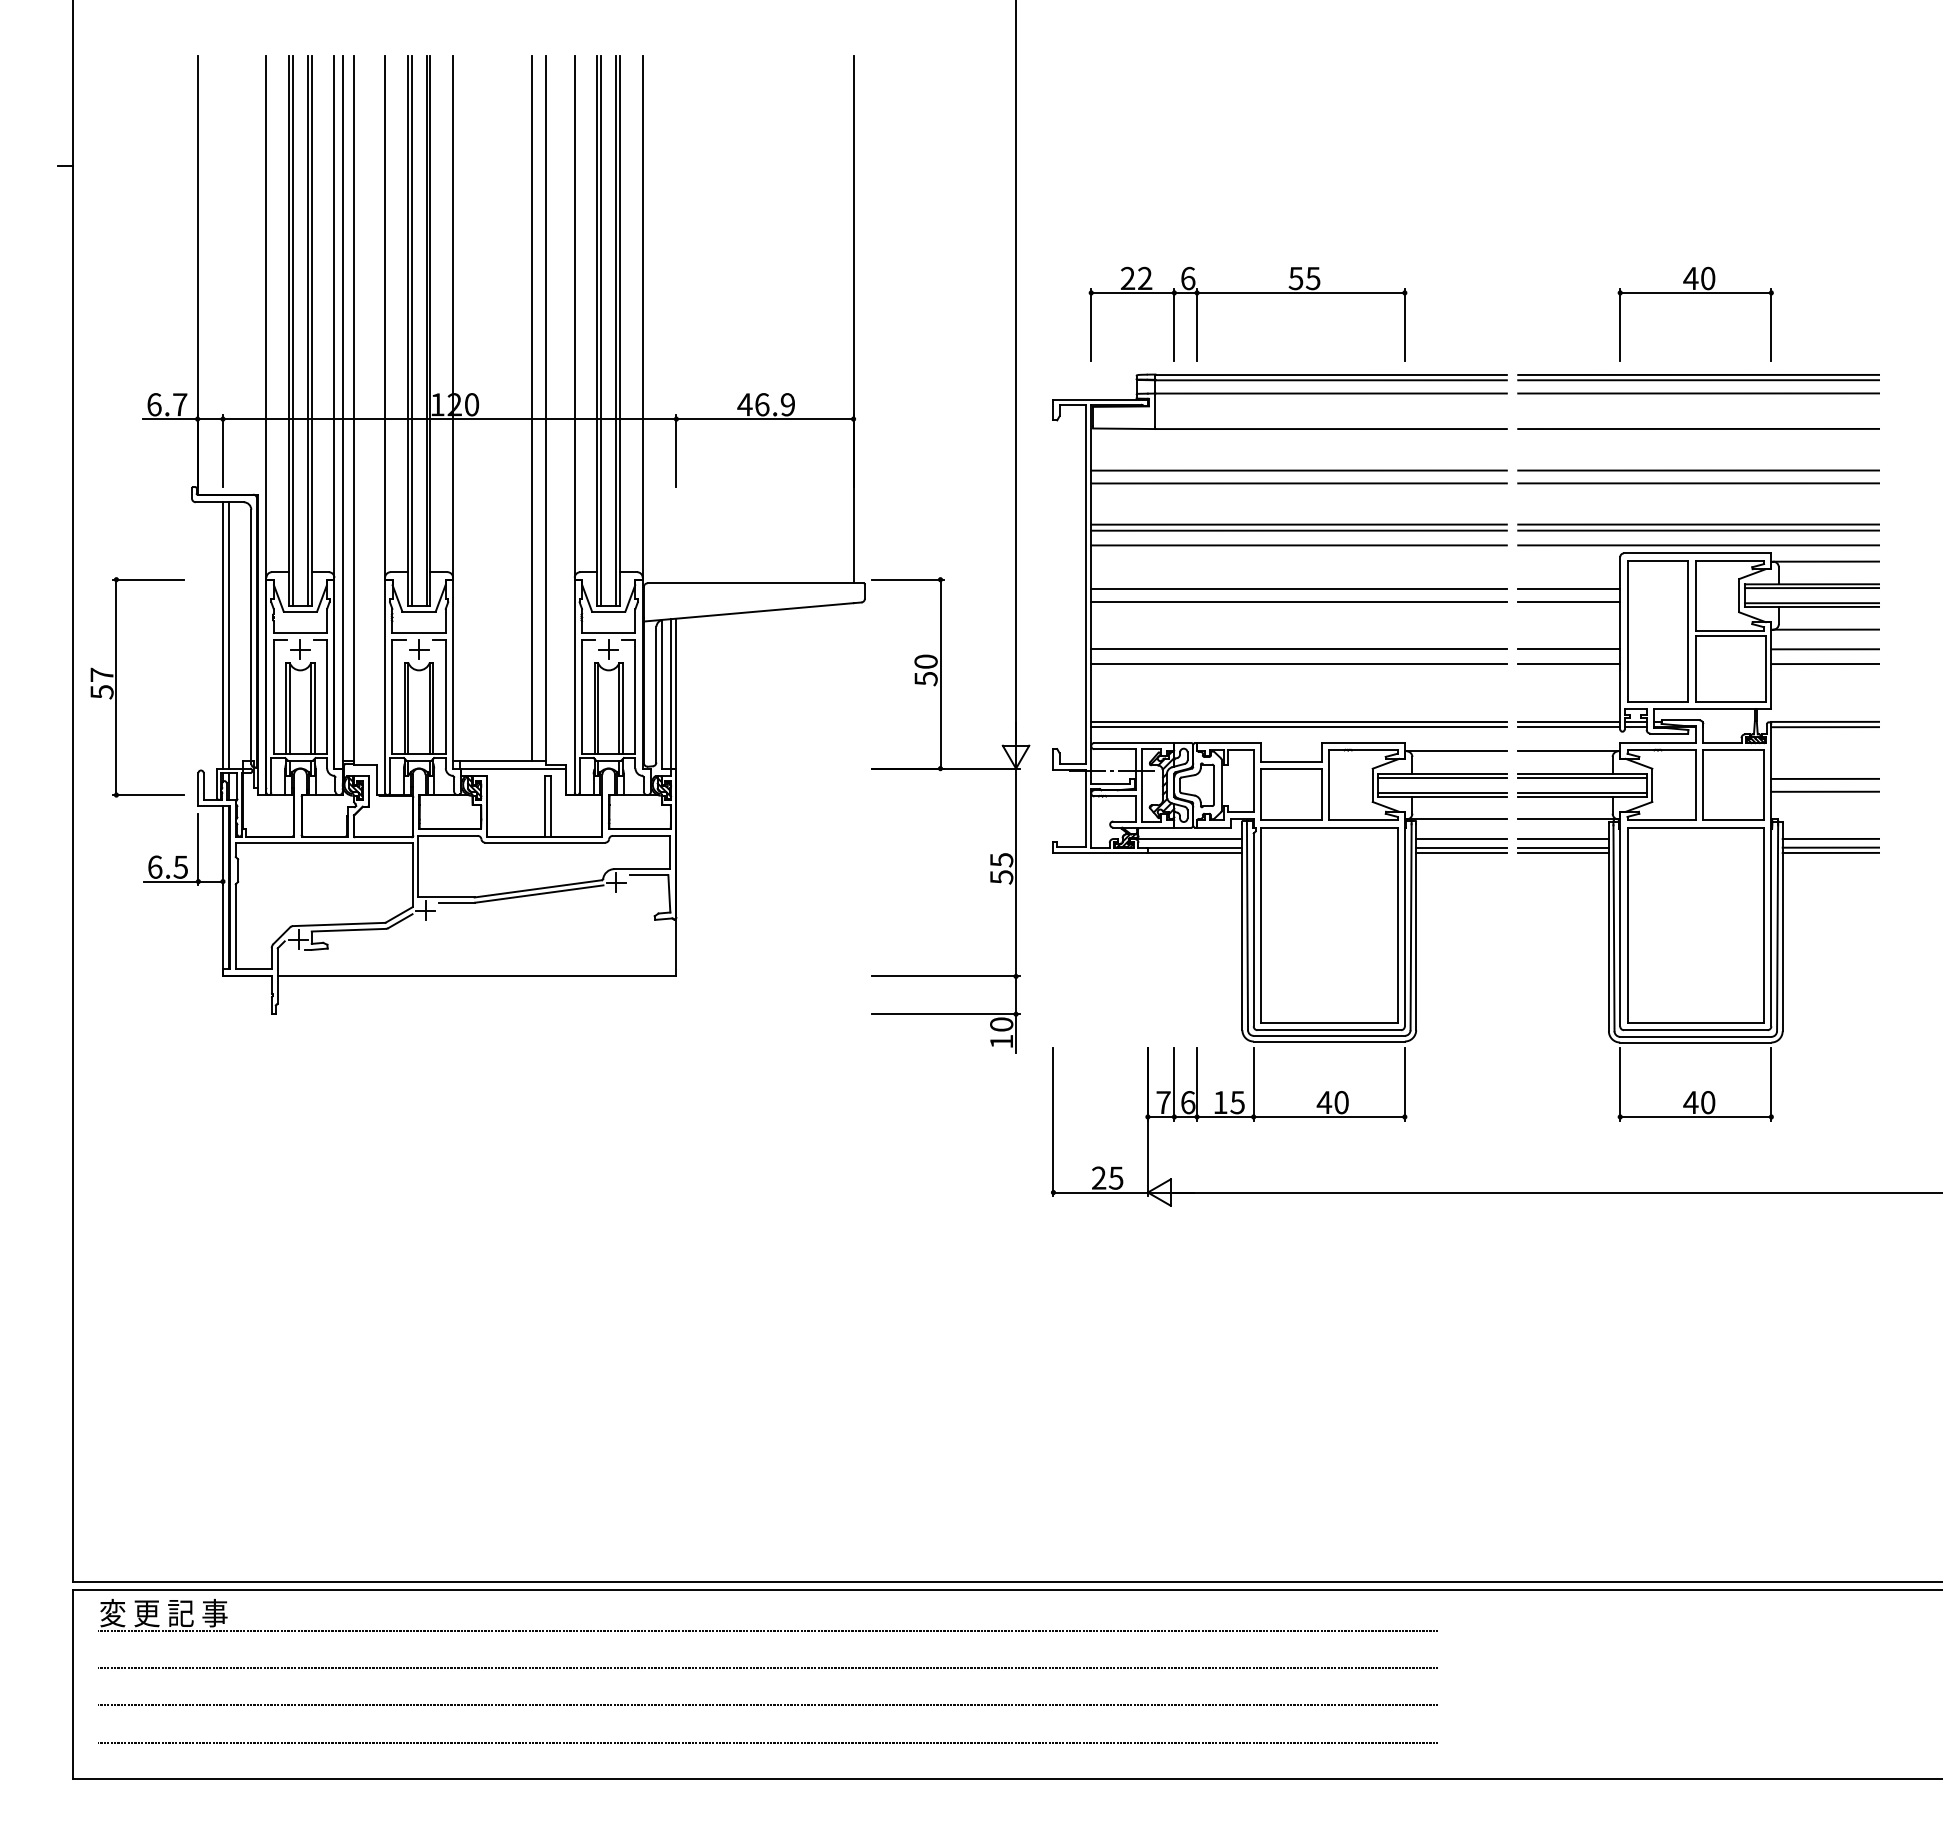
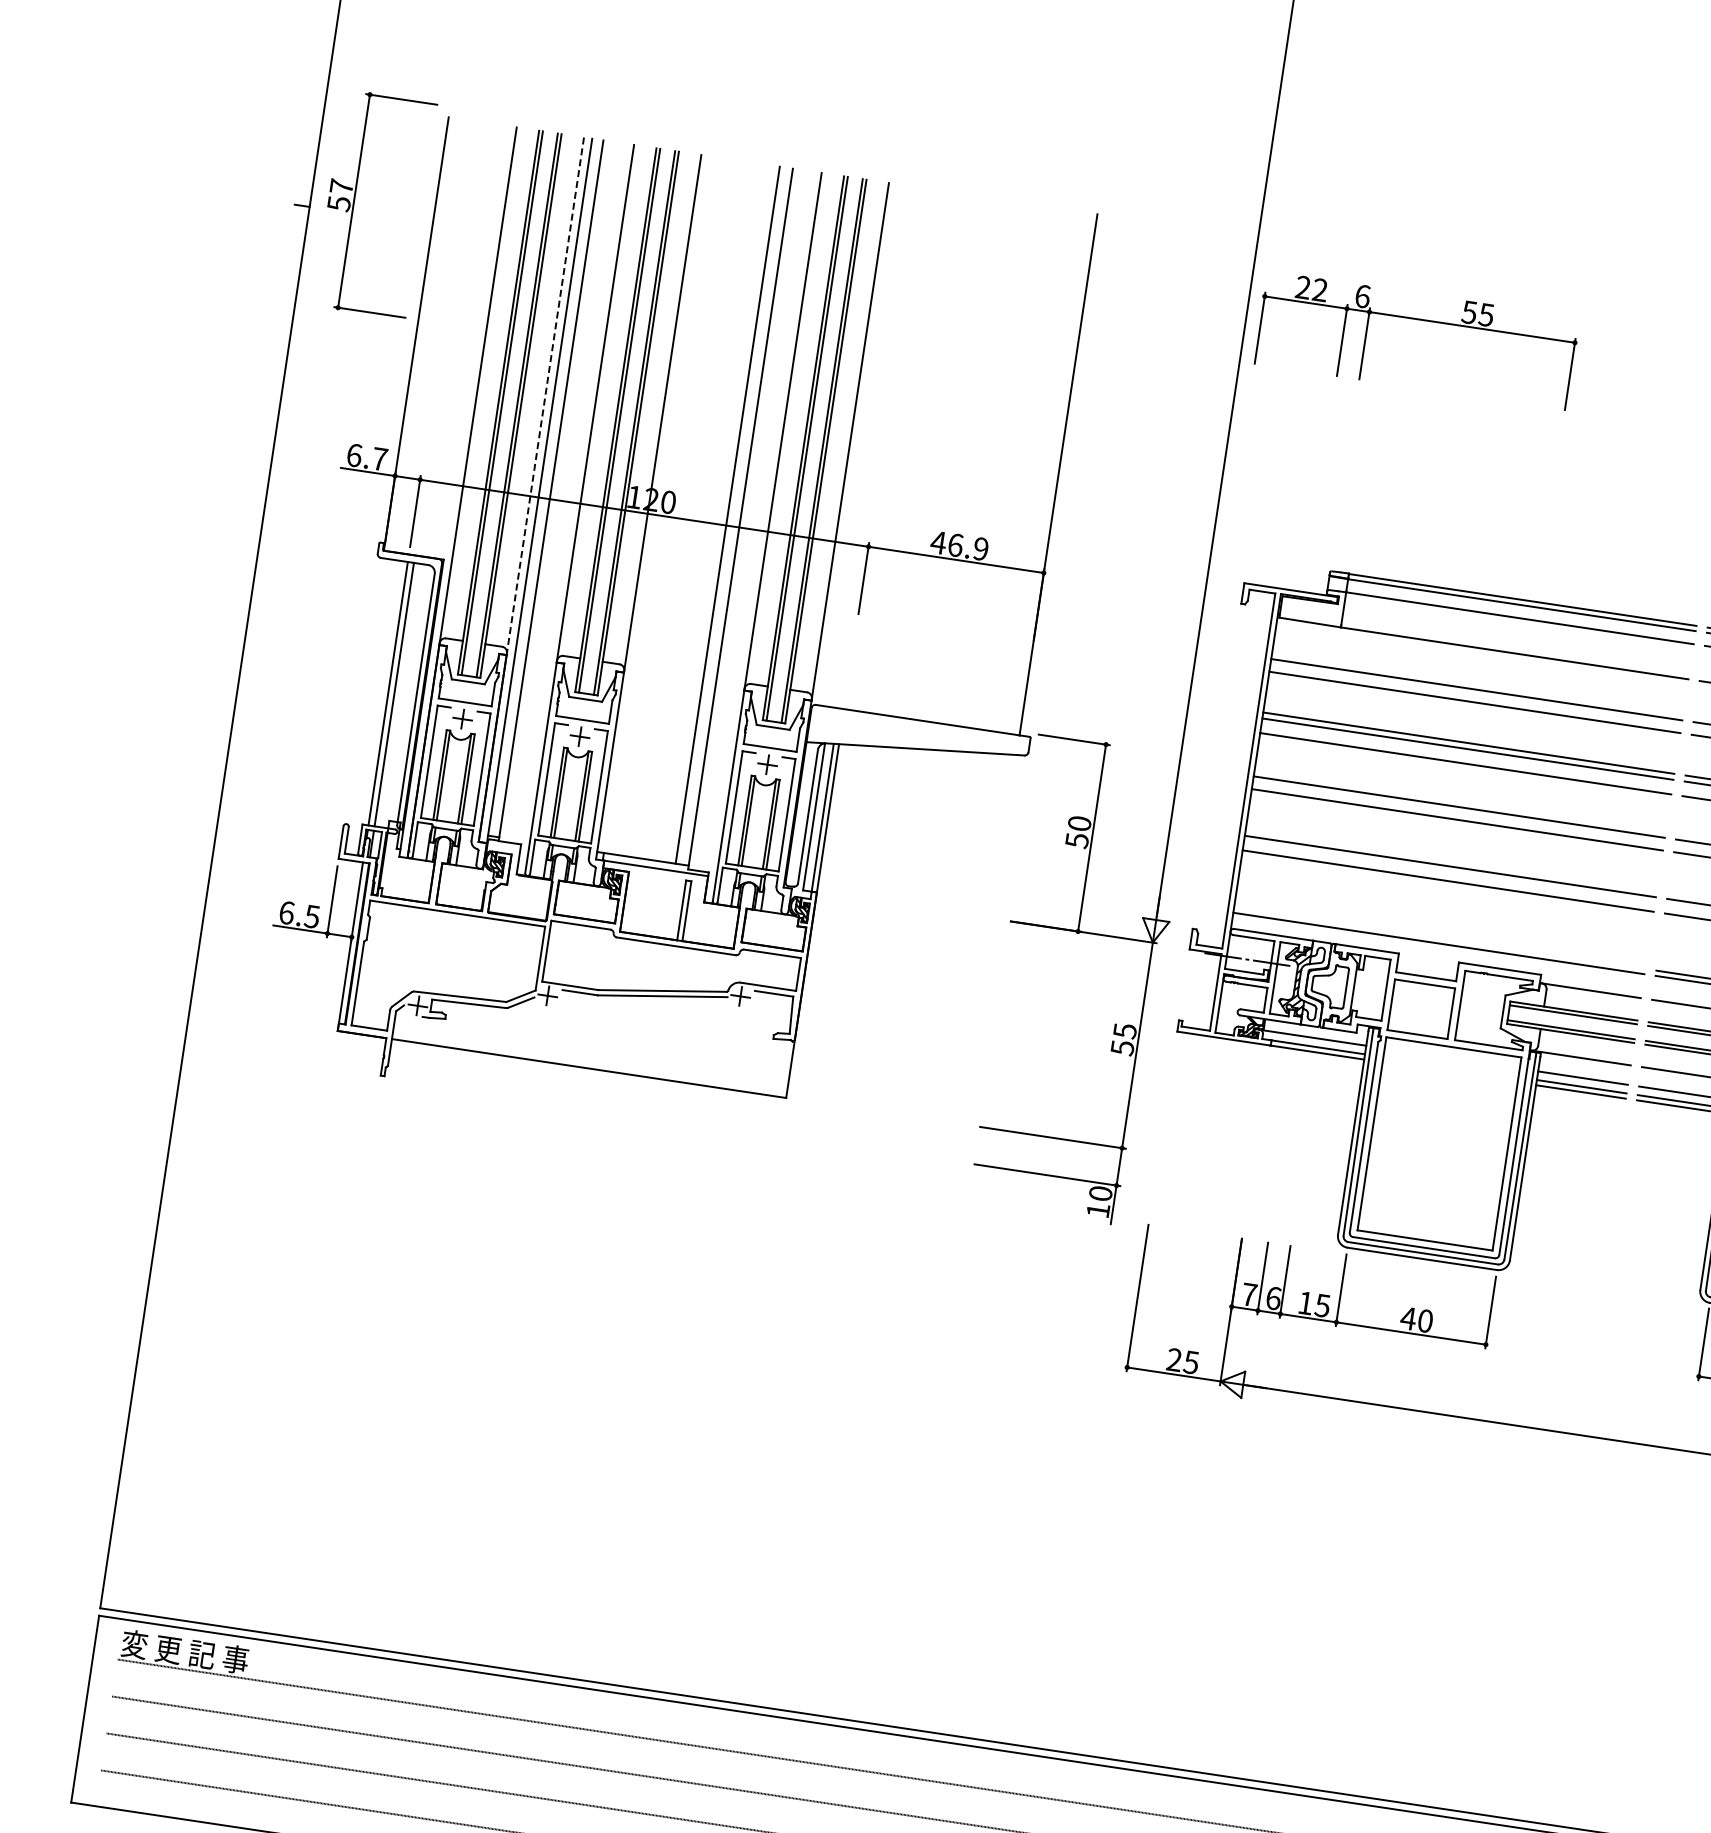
part: (1247, 293) -> (1419, 320), moved
line: (334, 317) -> (545, 395), solid -> dashed
part: (116, 687) -> (354, 201), moved
line: (1298, 721) -> (1439, 937), removed

